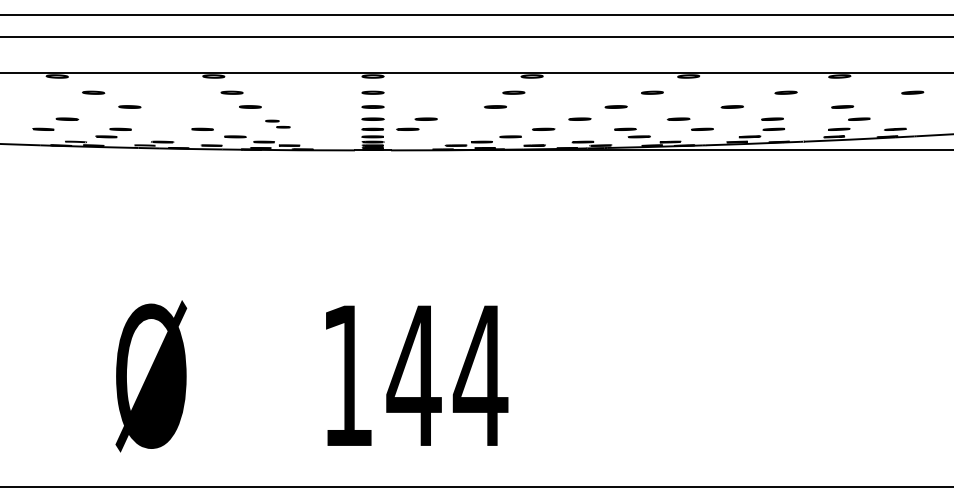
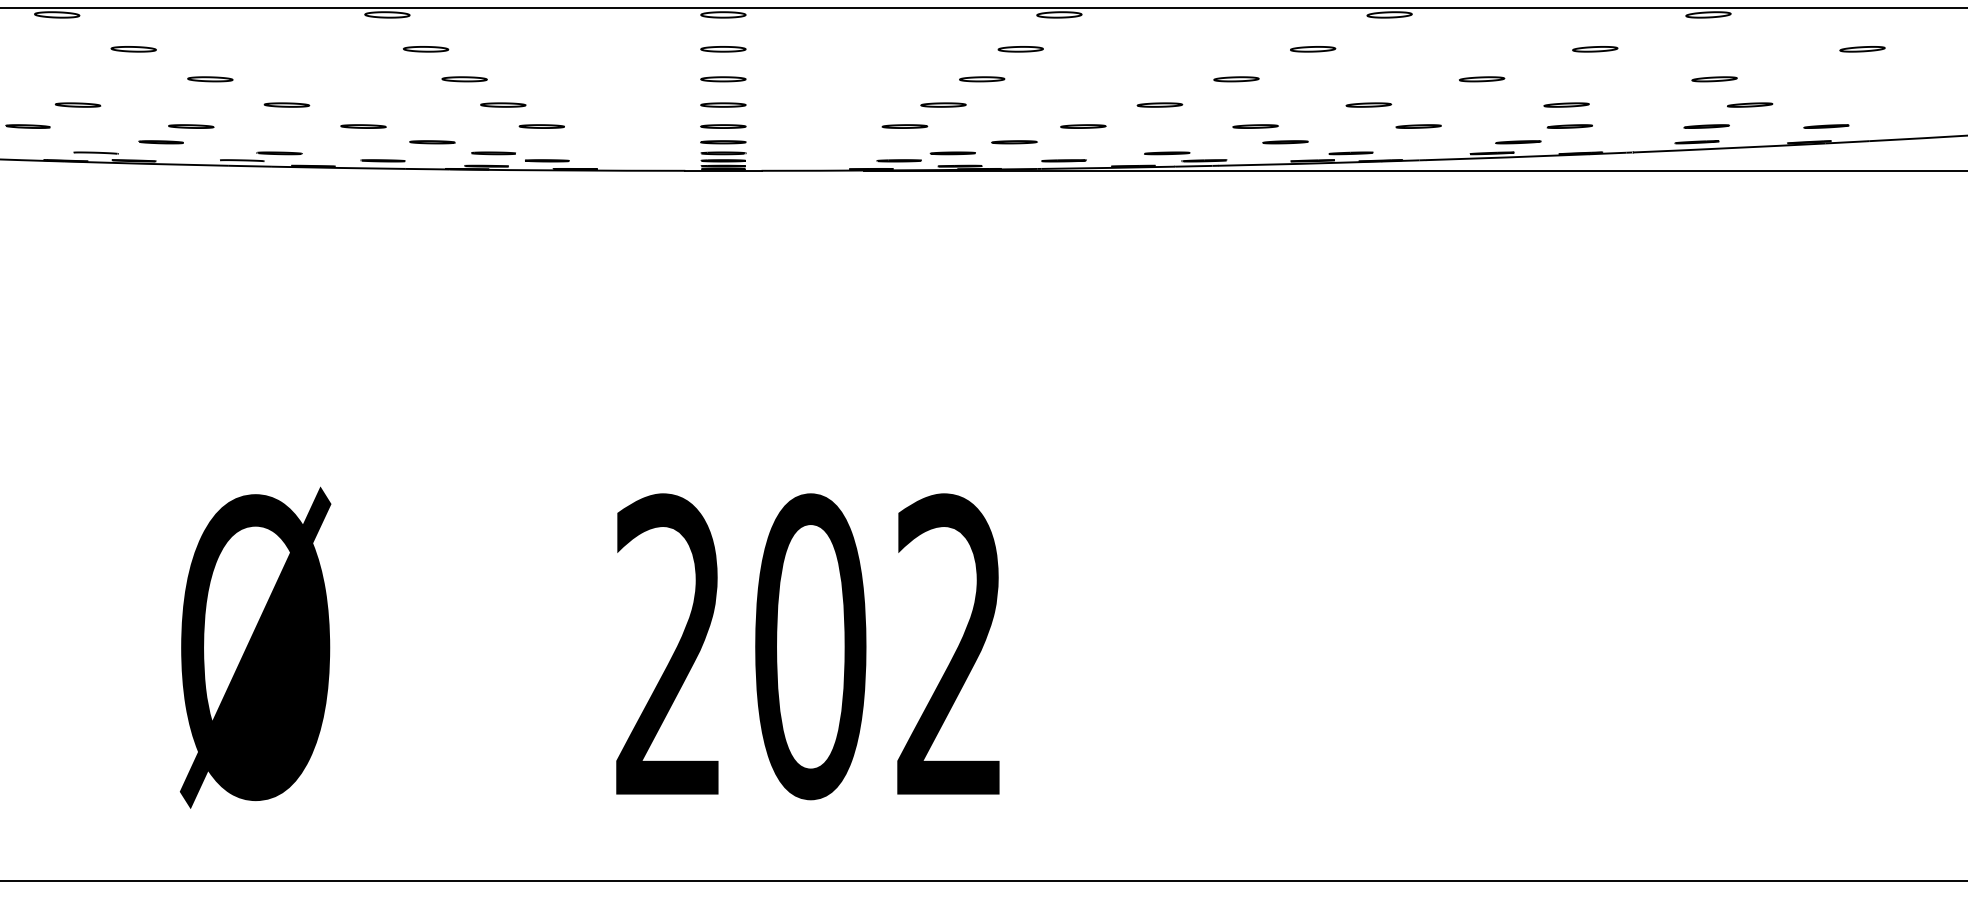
line: (165, 118) -> (285, 103), added
part: (277, 123) -> (521, 114), size x1.67
part: (416, 123) -> (922, 114), moved
text: (415, 375) -> (813, 645), 144 -> 202

